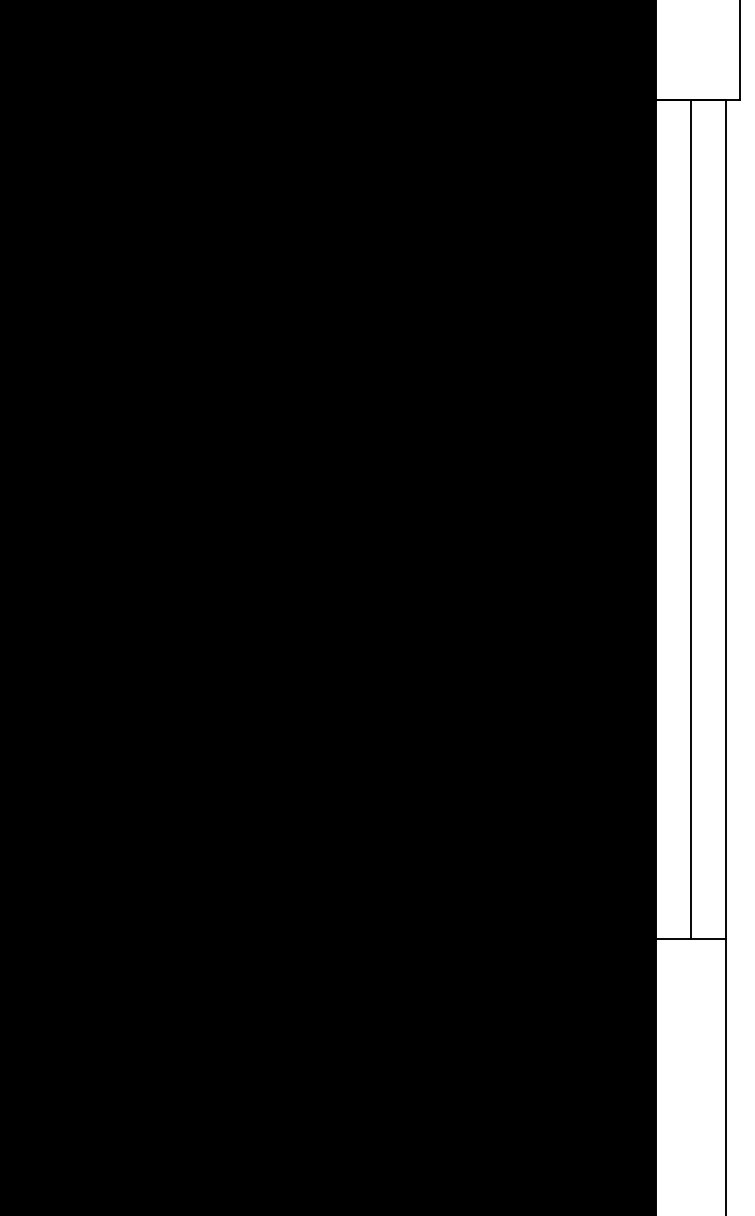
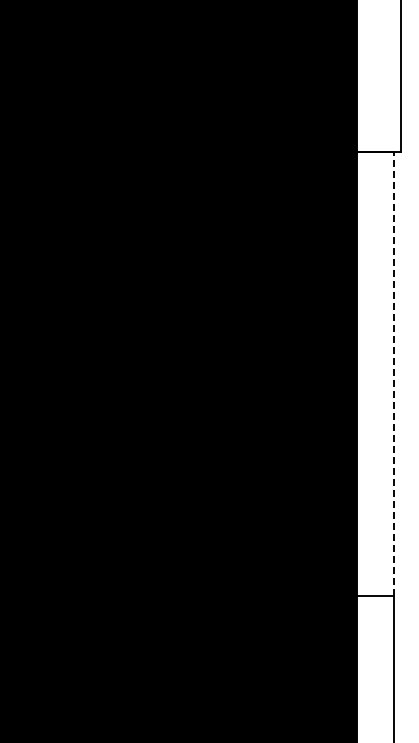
line: (691, 519) -> (375, 373), removed
line: (725, 519) -> (393, 373), solid -> dashed

